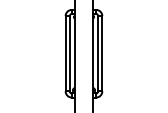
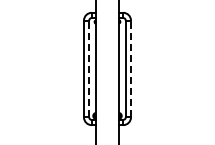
line: (69, 53) -> (89, 68), solid -> dashed
line: (102, 53) -> (131, 68), solid -> dashed

